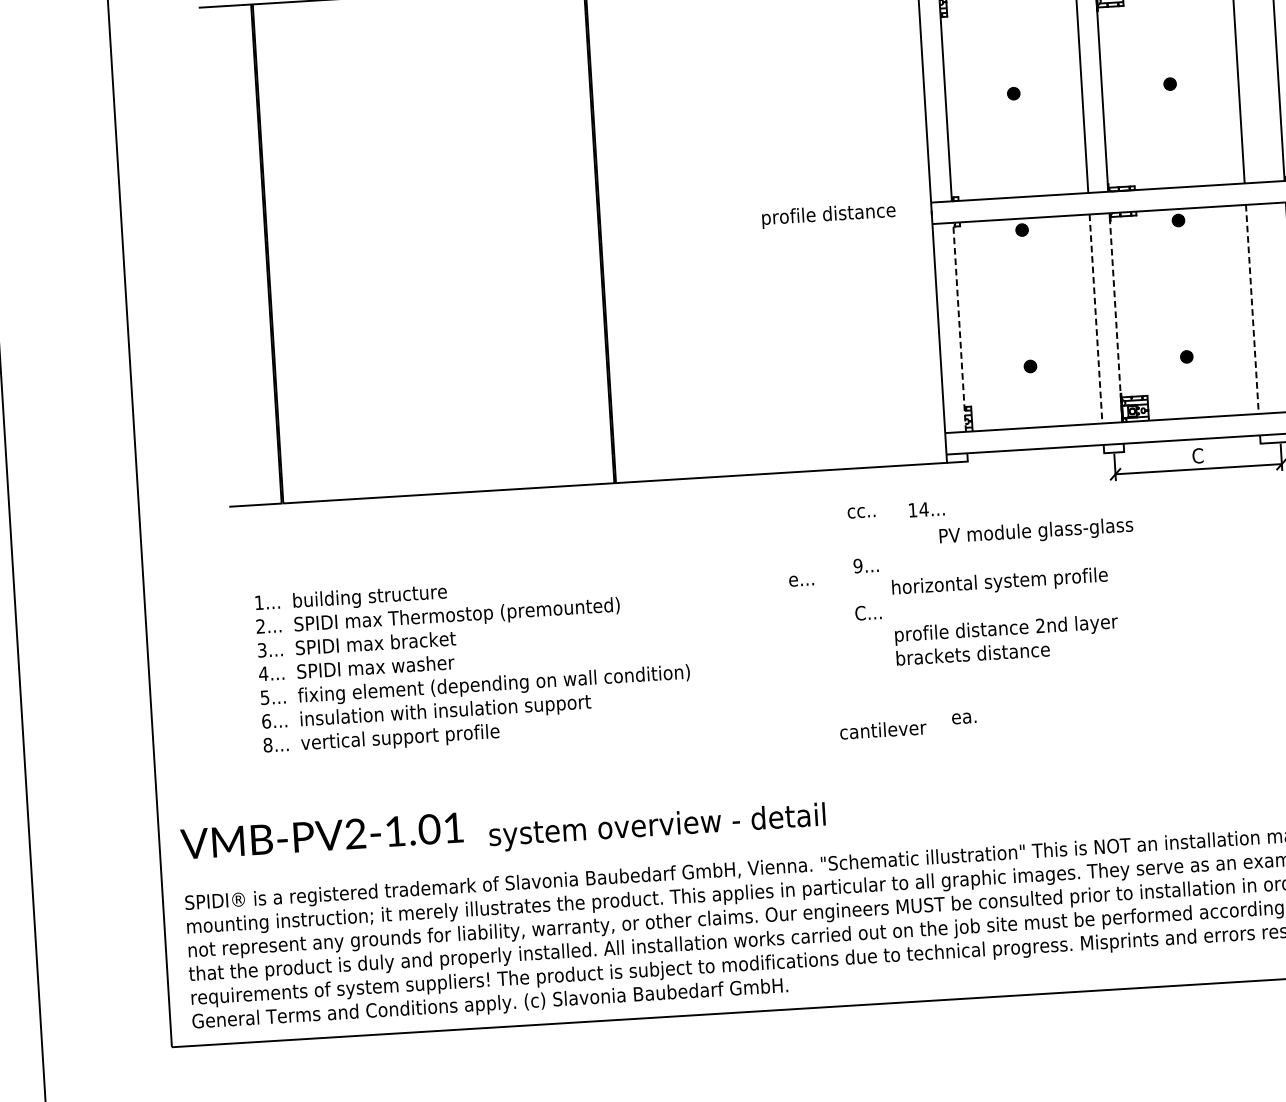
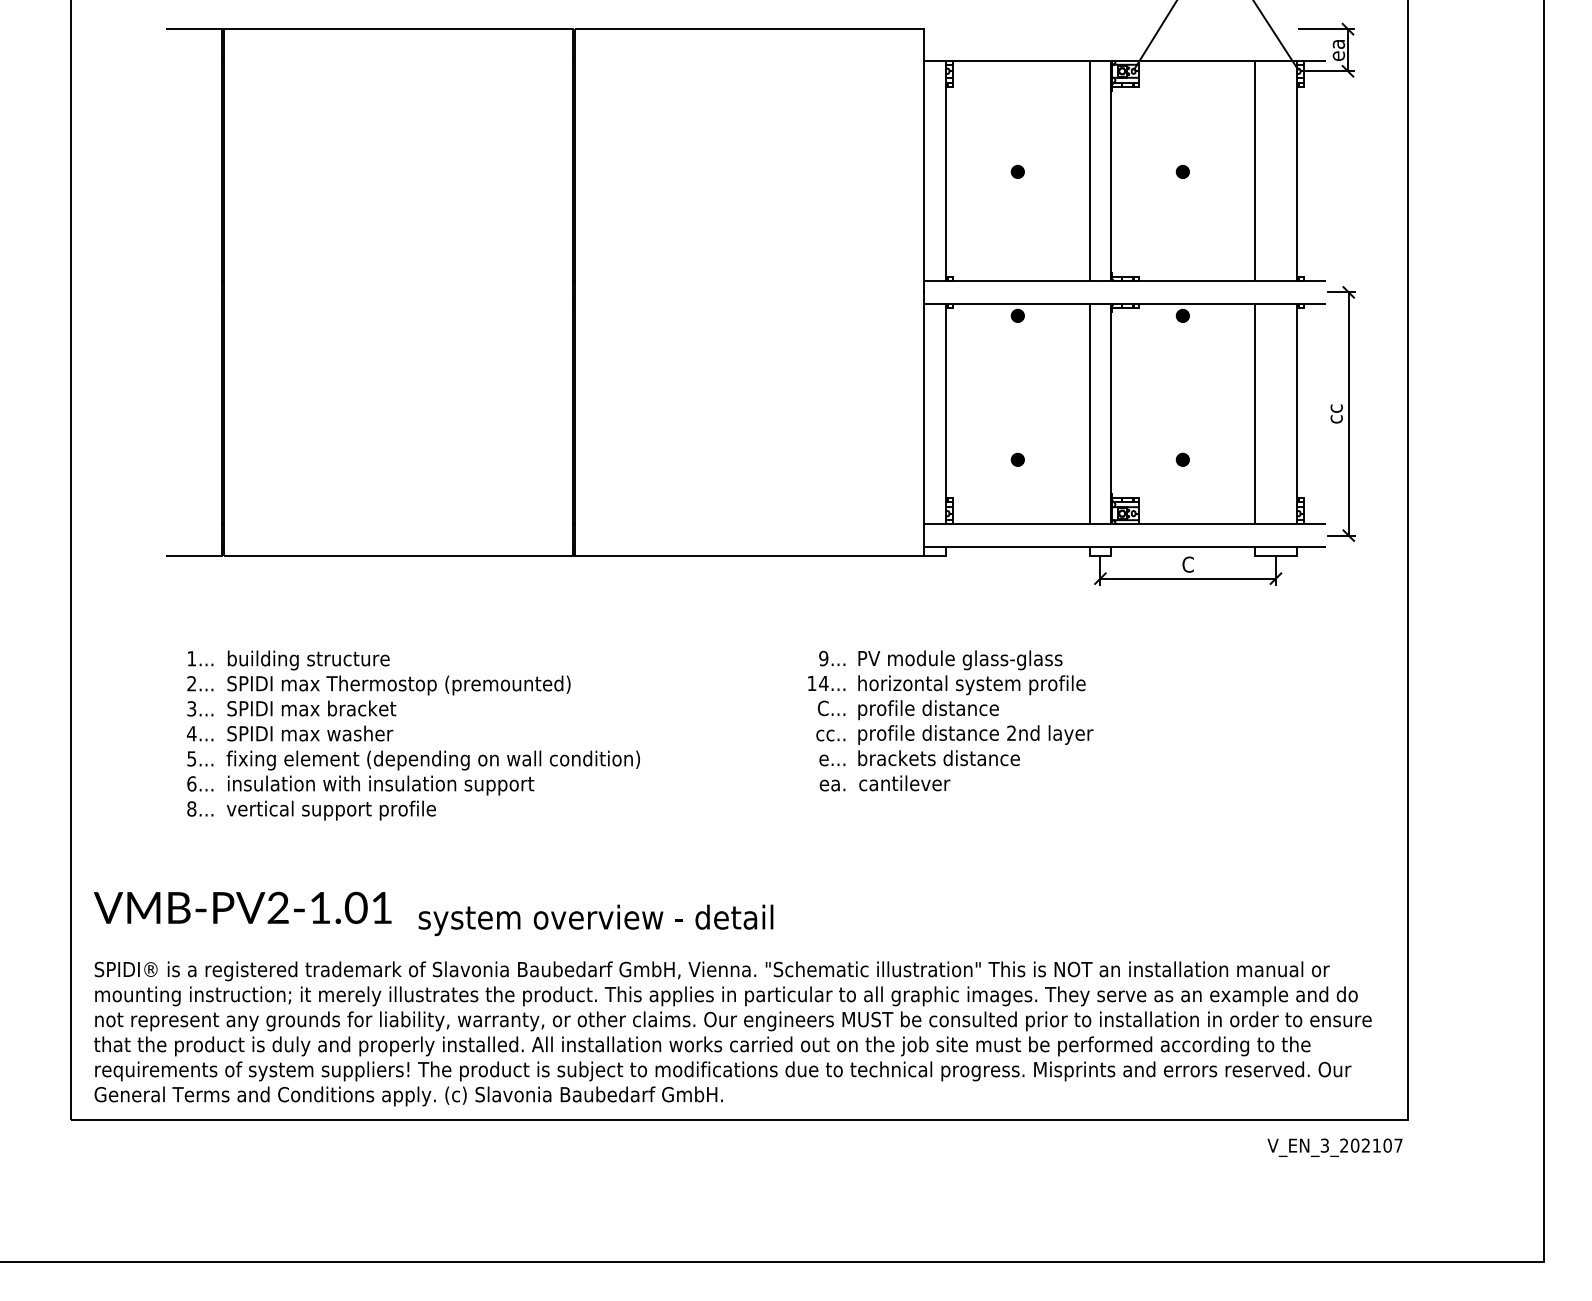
text: (828, 215) -> (928, 710), moved
line: (1252, 309) -> (1254, 414), dashed -> solid
line: (1115, 317) -> (1110, 413), dashed -> solid
line: (1095, 319) -> (1089, 414), dashed -> solid
line: (959, 326) -> (945, 413), dashed -> solid
text: (926, 509) -> (826, 683), moved
text: (861, 512) -> (830, 735), moved
text: (1036, 532) -> (960, 660), moved
text: (801, 580) -> (832, 760), moved
text: (964, 718) -> (832, 785), moved
text: (883, 729) -> (904, 783), moved

